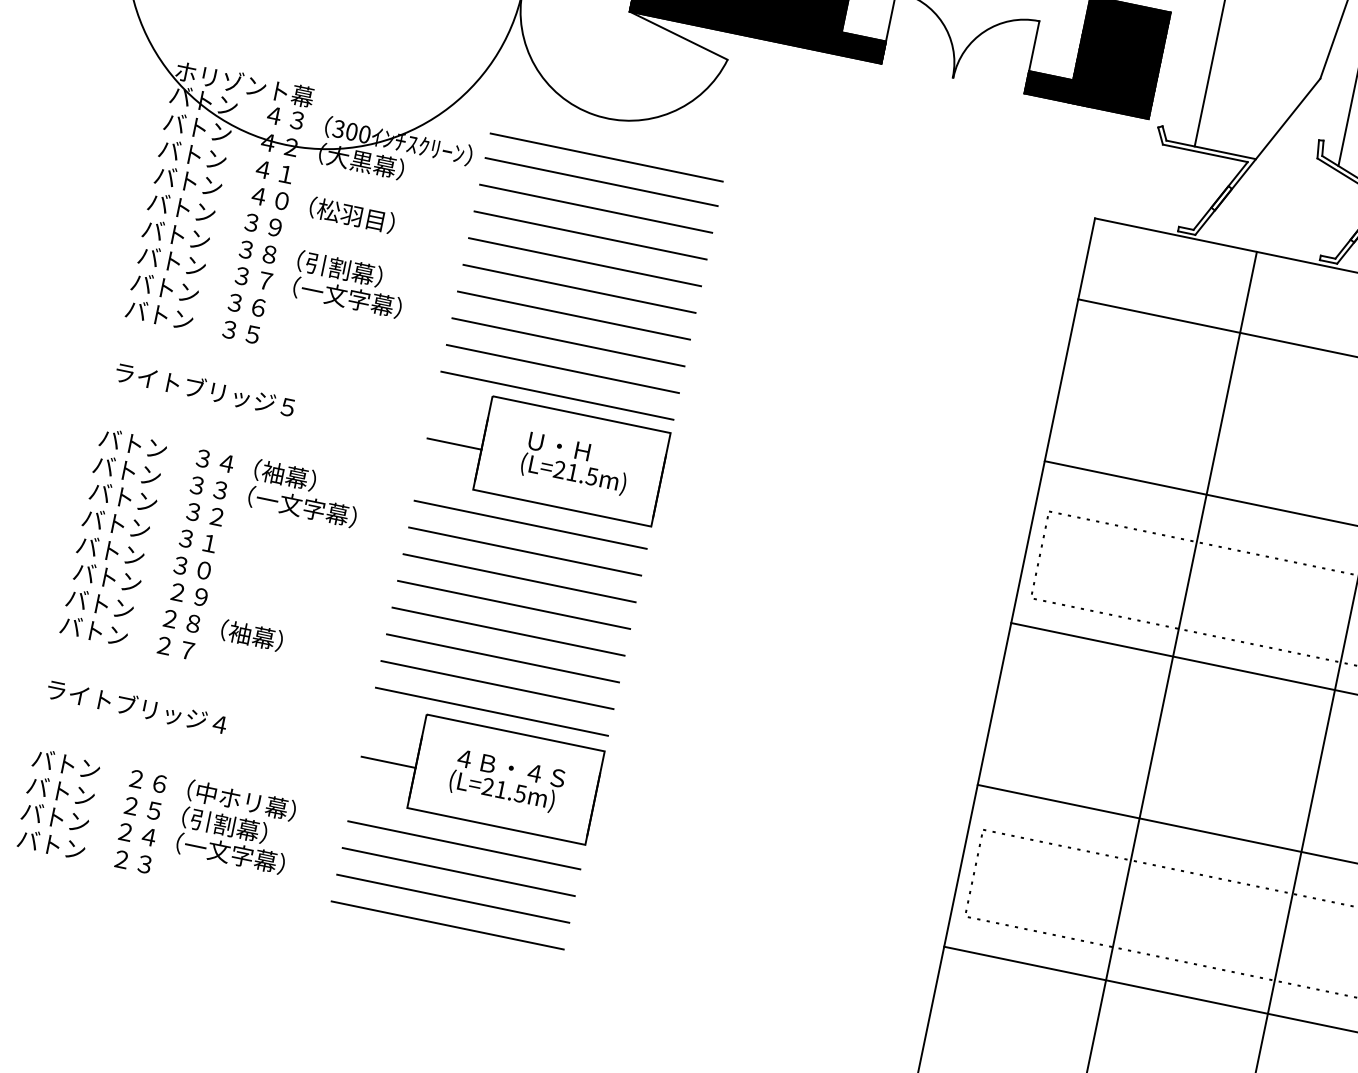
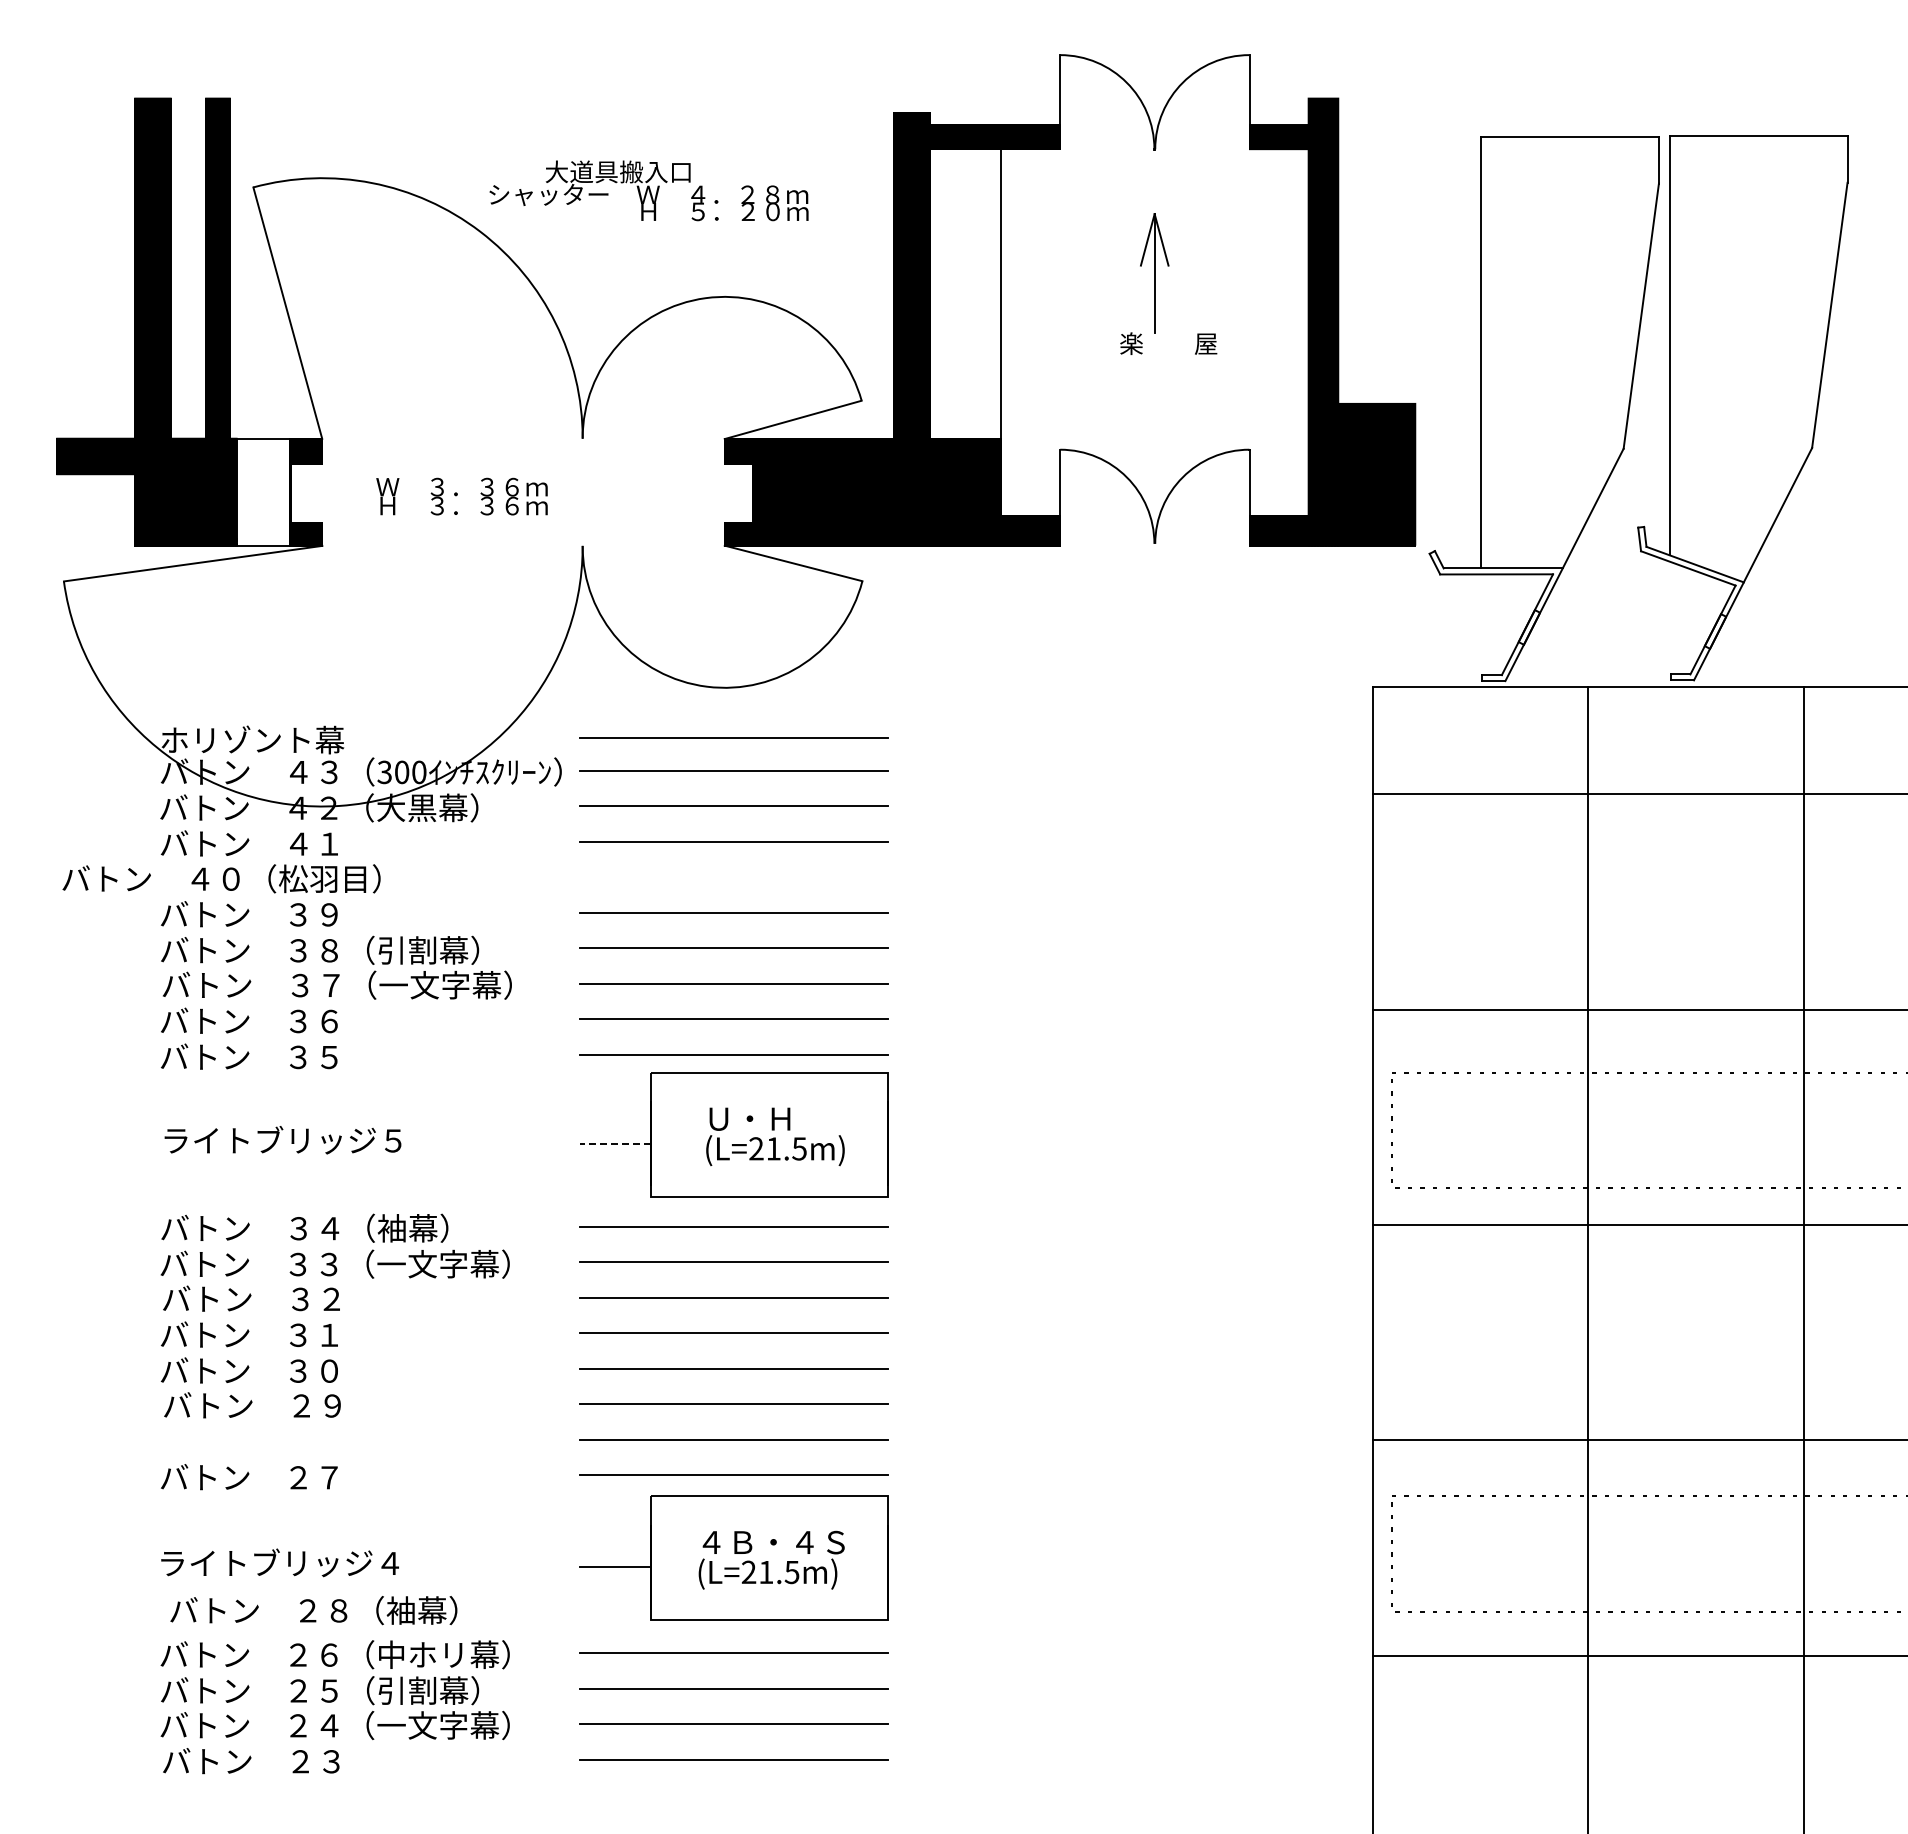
text: (274, 199) -> (221, 878), moved
line: (584, 262) -> (733, 877), removed
line: (454, 443) -> (615, 1143), solid -> dashed
text: (174, 619) -> (313, 1610), moved

